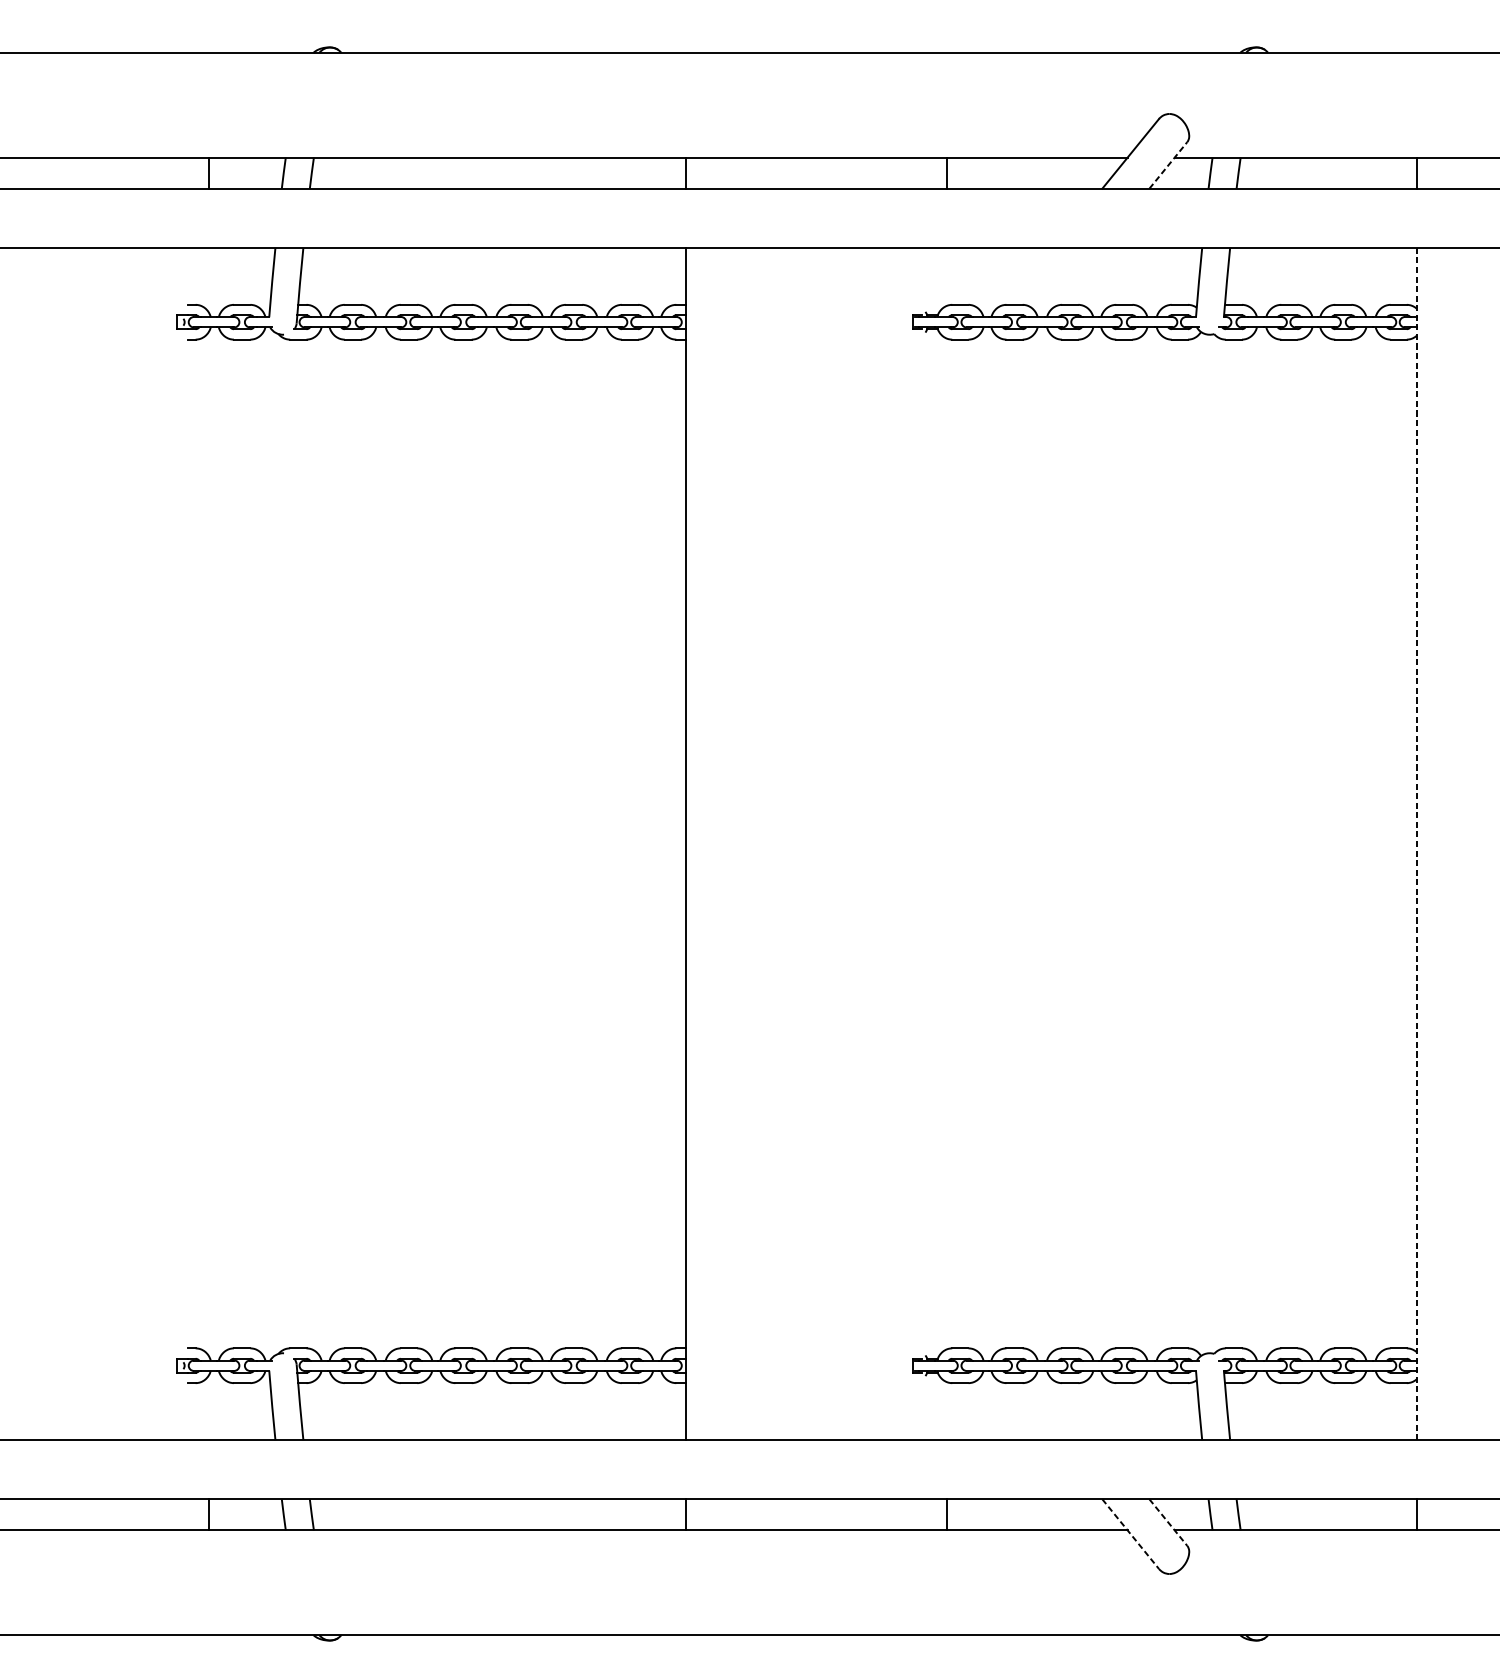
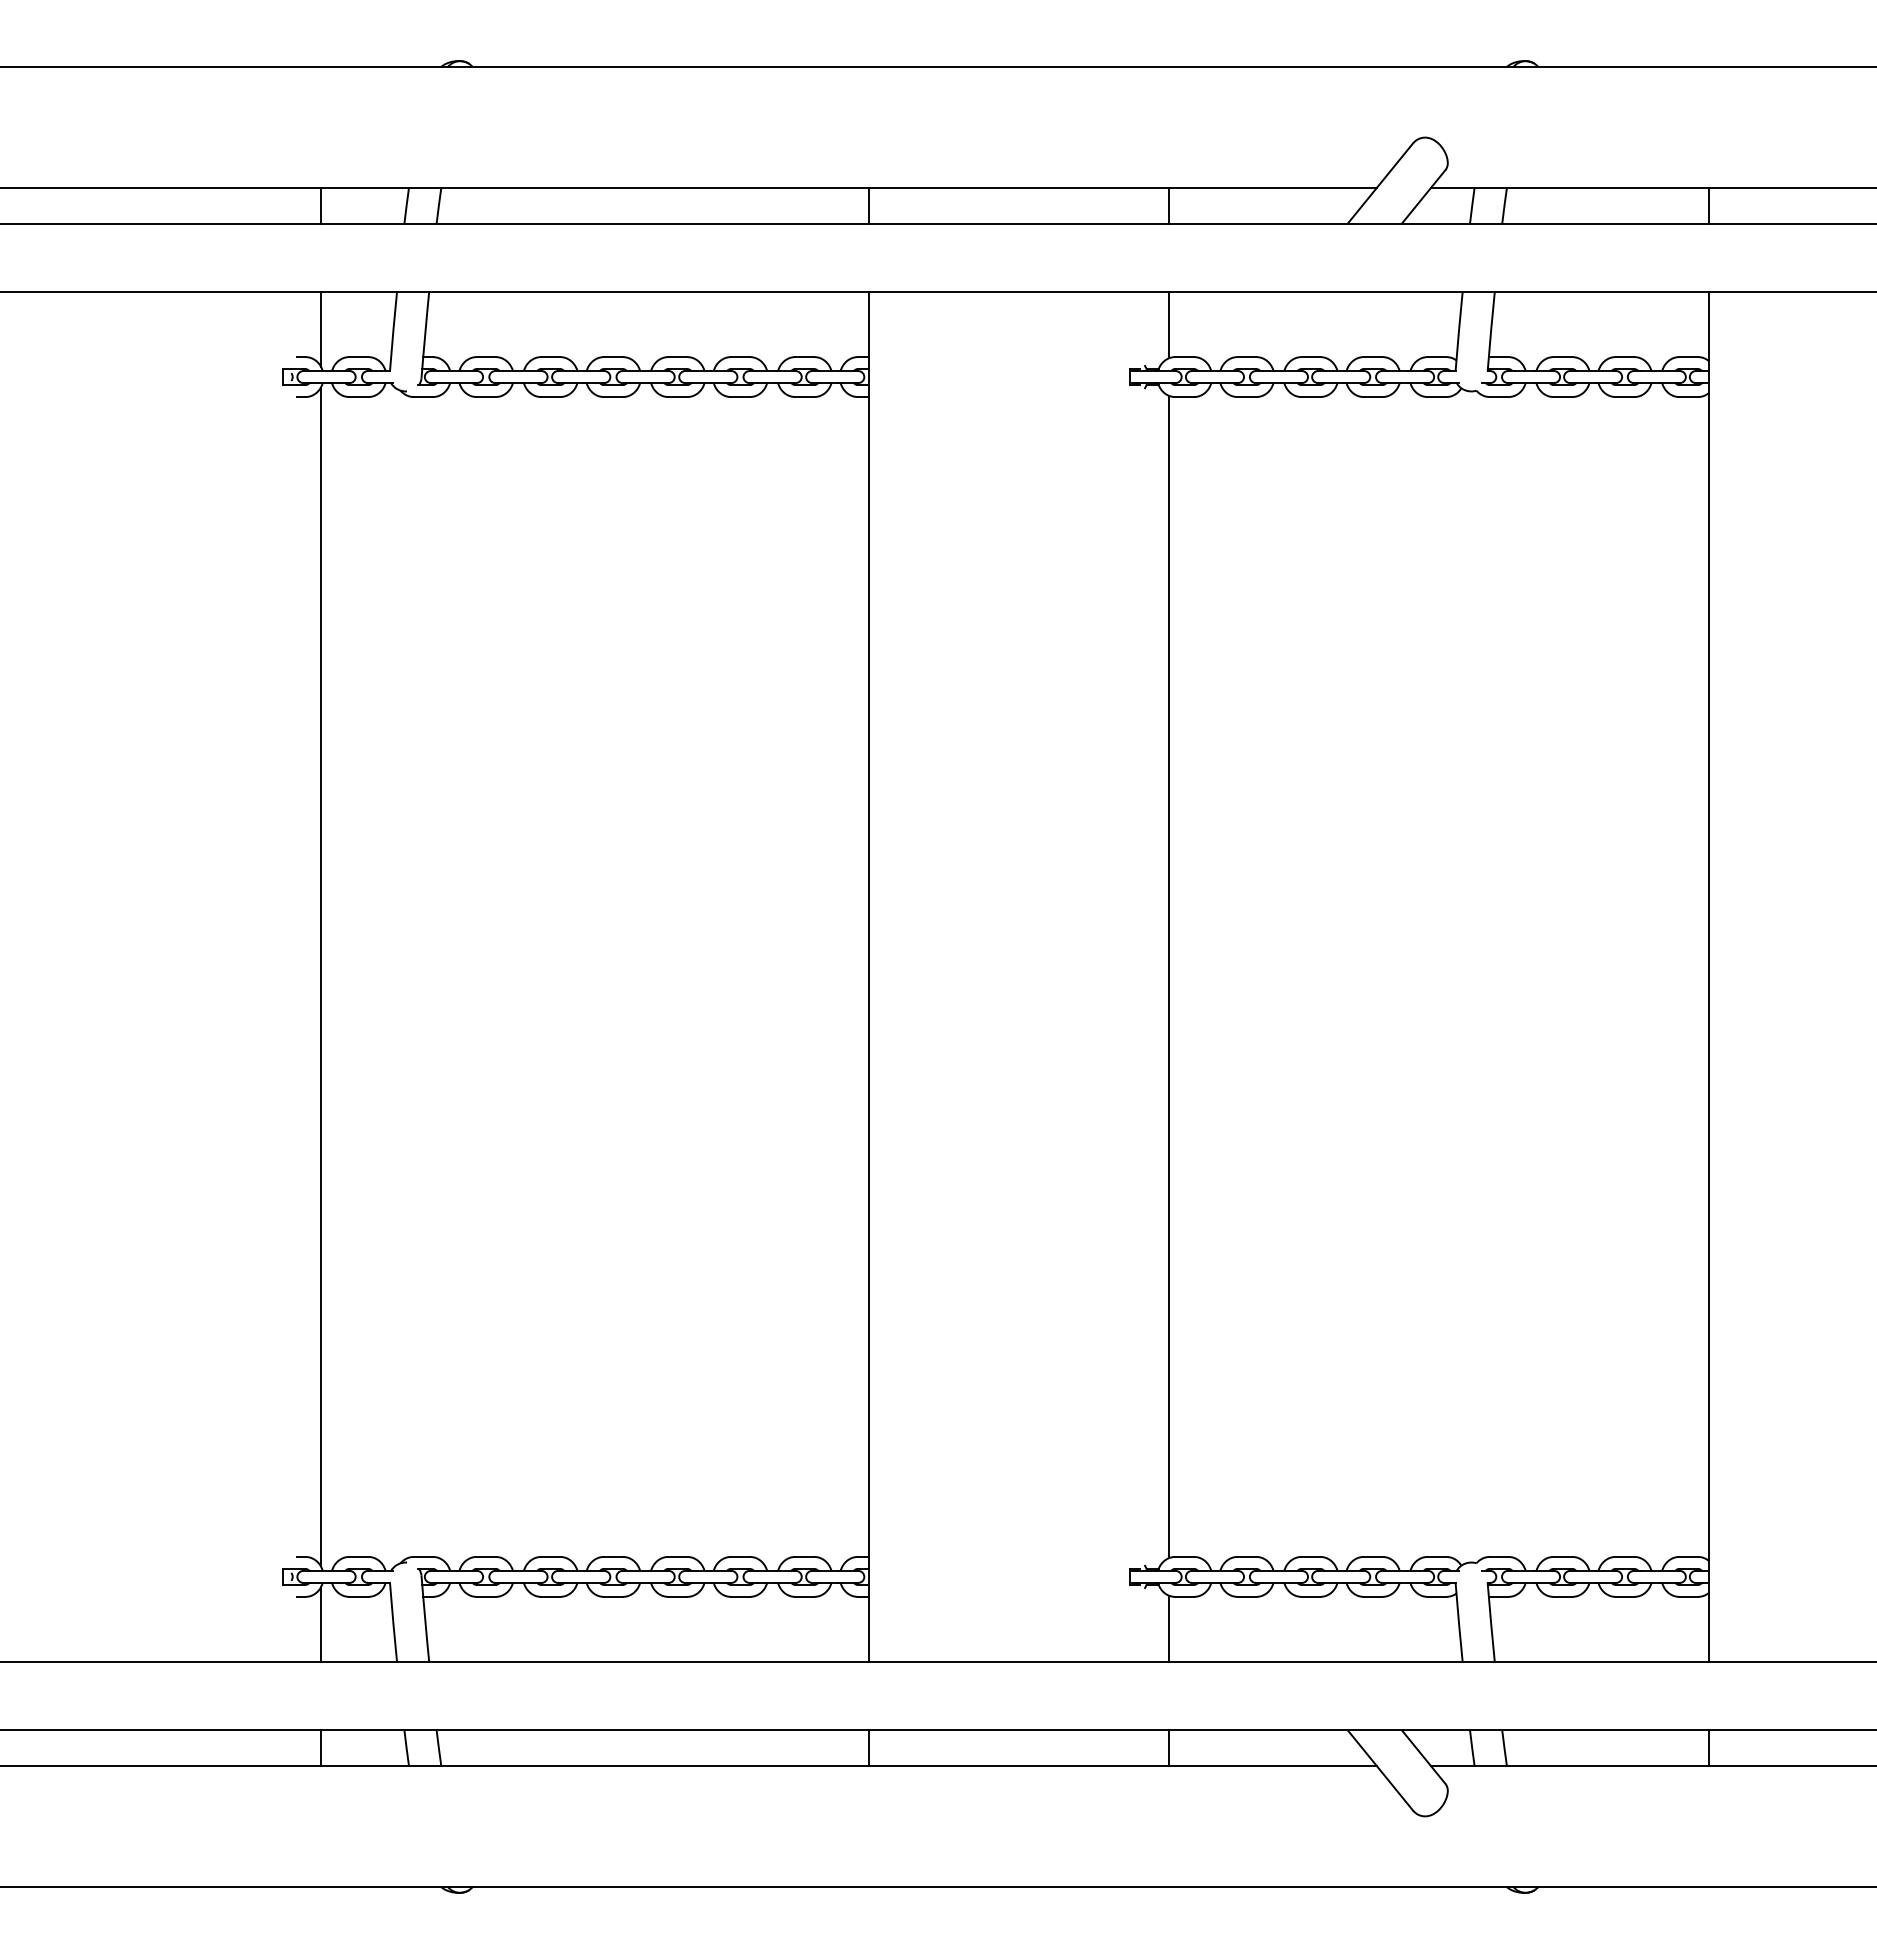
line: (1168, 165) -> (1423, 196), dashed -> solid
line: (946, 276) -> (1168, 324), added
line: (208, 280) -> (320, 328), added
line: (208, 843) -> (320, 976), added
line: (946, 843) -> (1168, 976), added
line: (1416, 844) -> (1709, 977), dashed -> solid
line: (208, 1407) -> (320, 1624), added
line: (946, 1410) -> (1168, 1628), added
line: (1168, 1522) -> (1423, 1757), dashed -> solid
line: (1130, 1534) -> (1380, 1770), dashed -> solid

